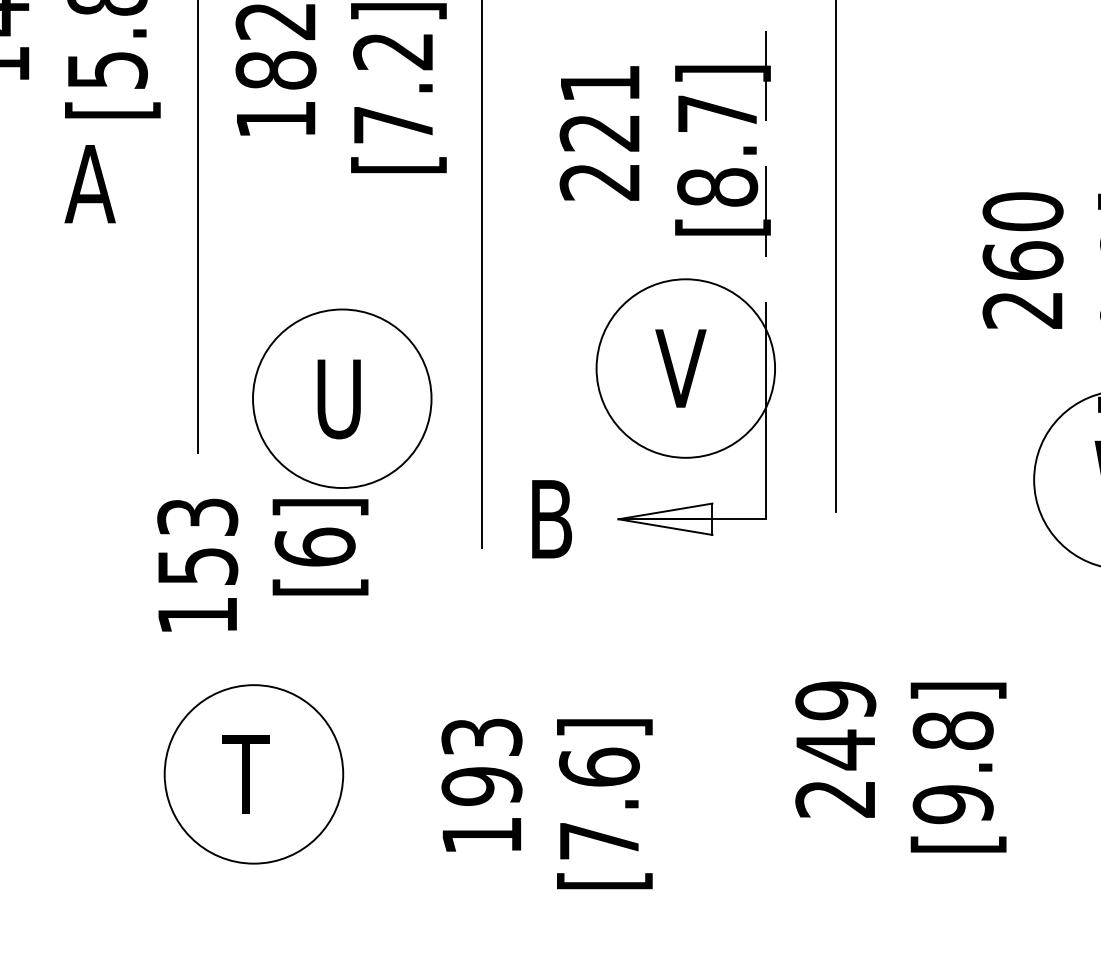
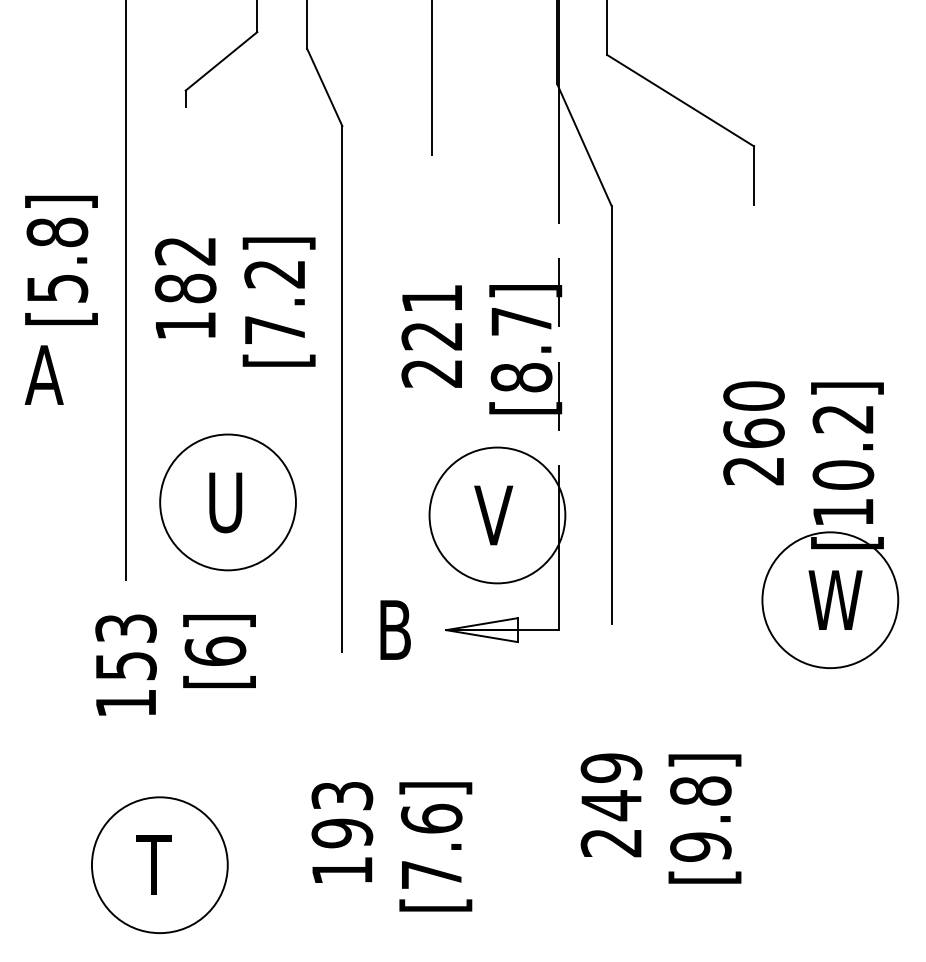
part: (341, 398) -> (227, 502), moved
part: (253, 773) -> (159, 864), moved

